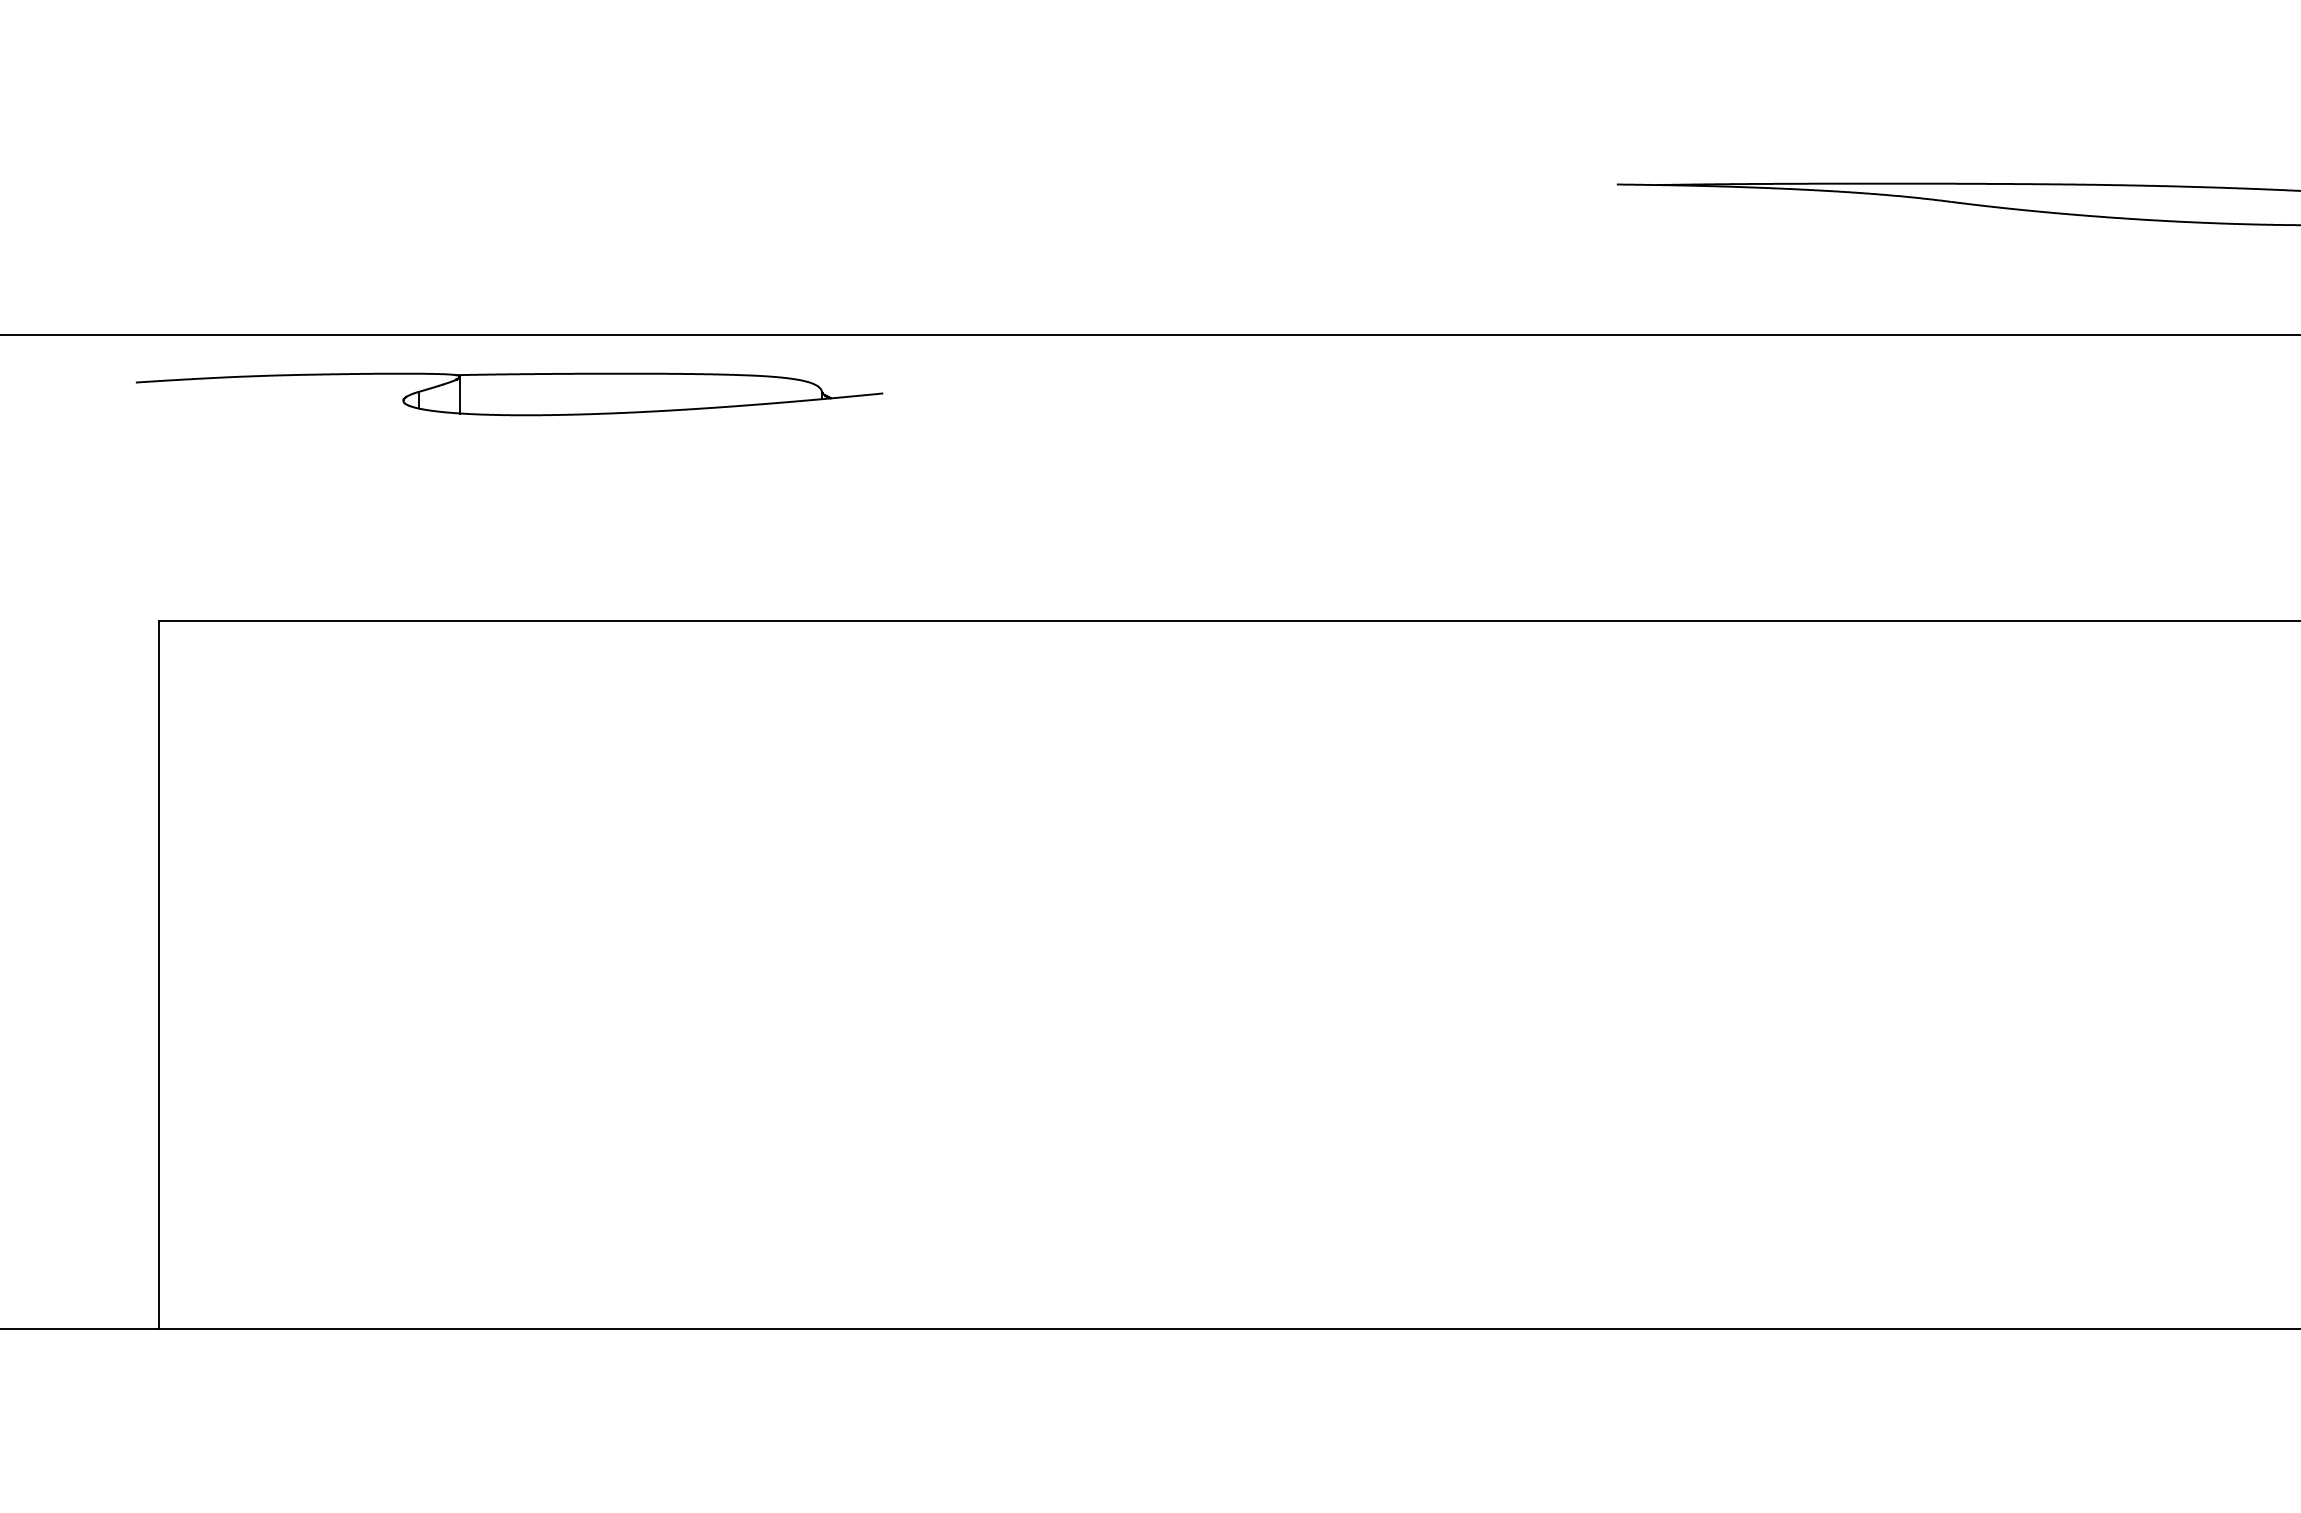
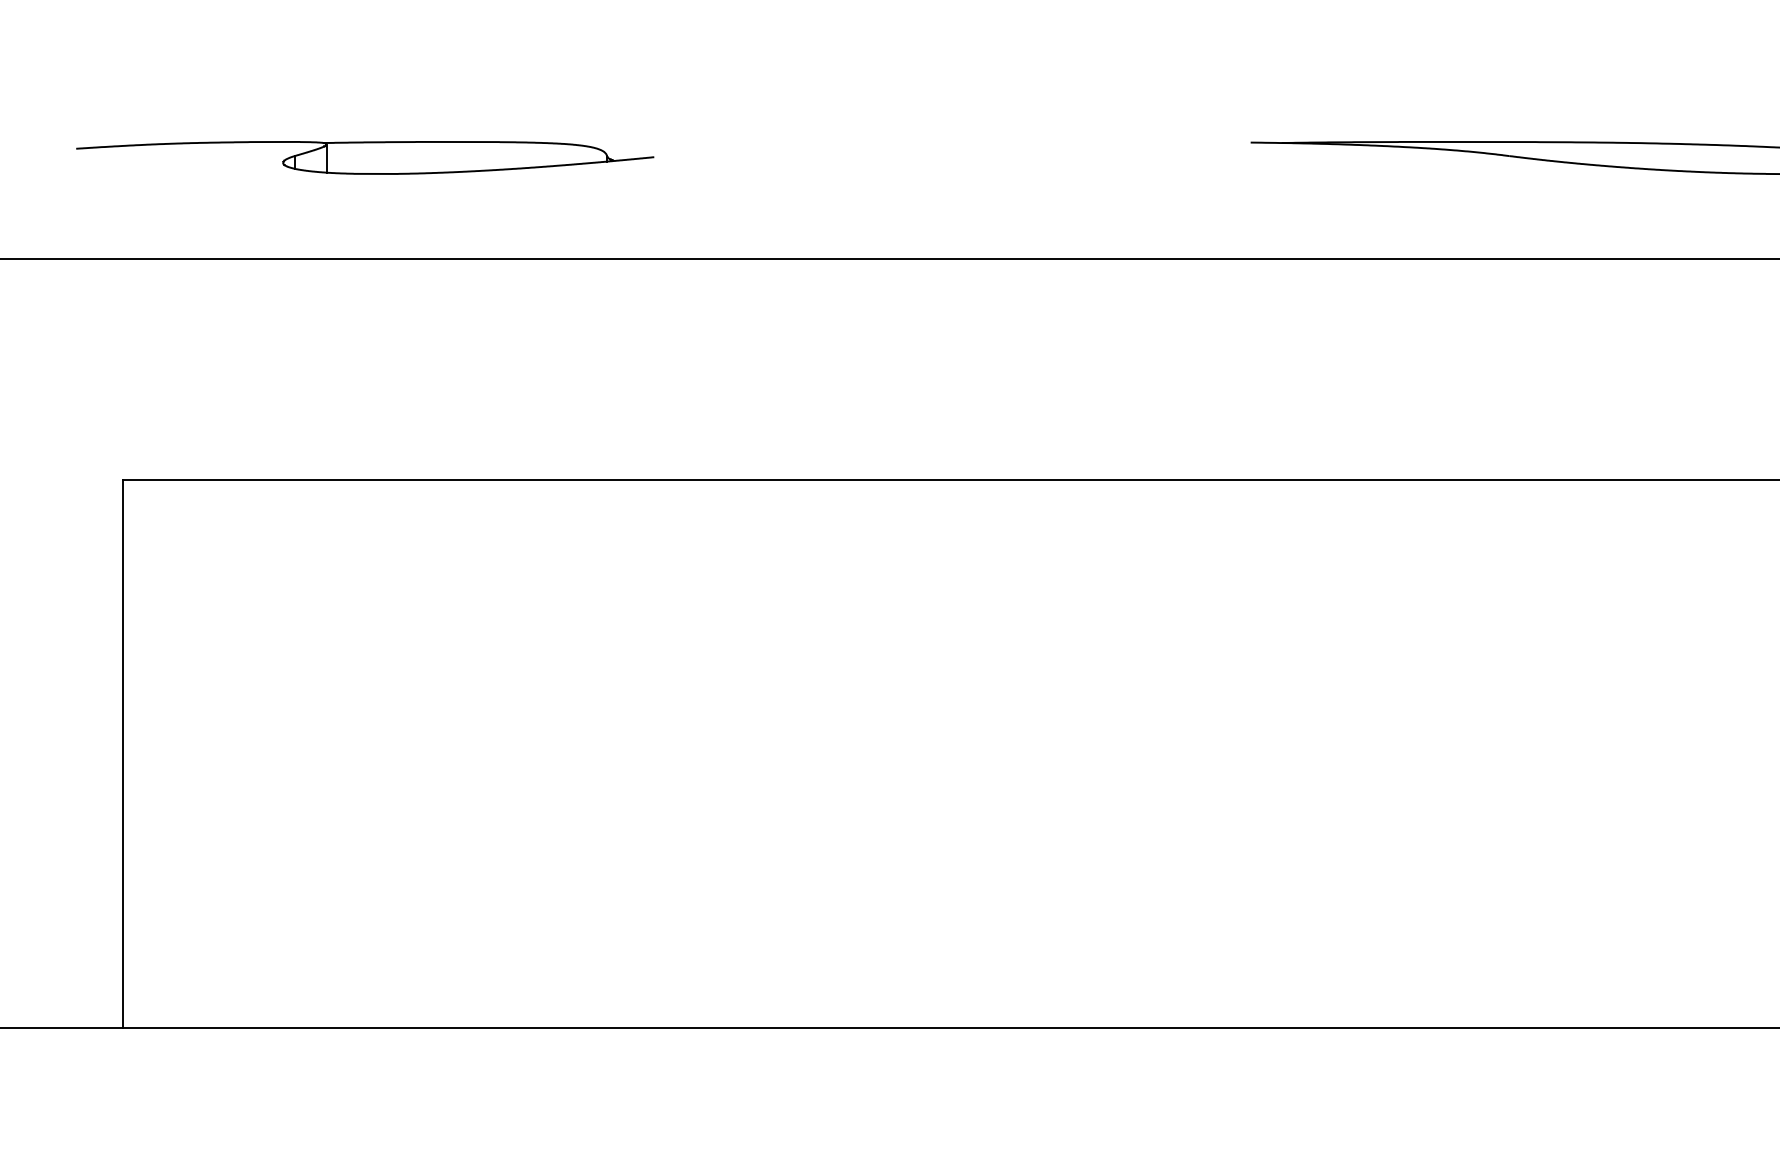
part: (509, 393) -> (365, 157), moved

